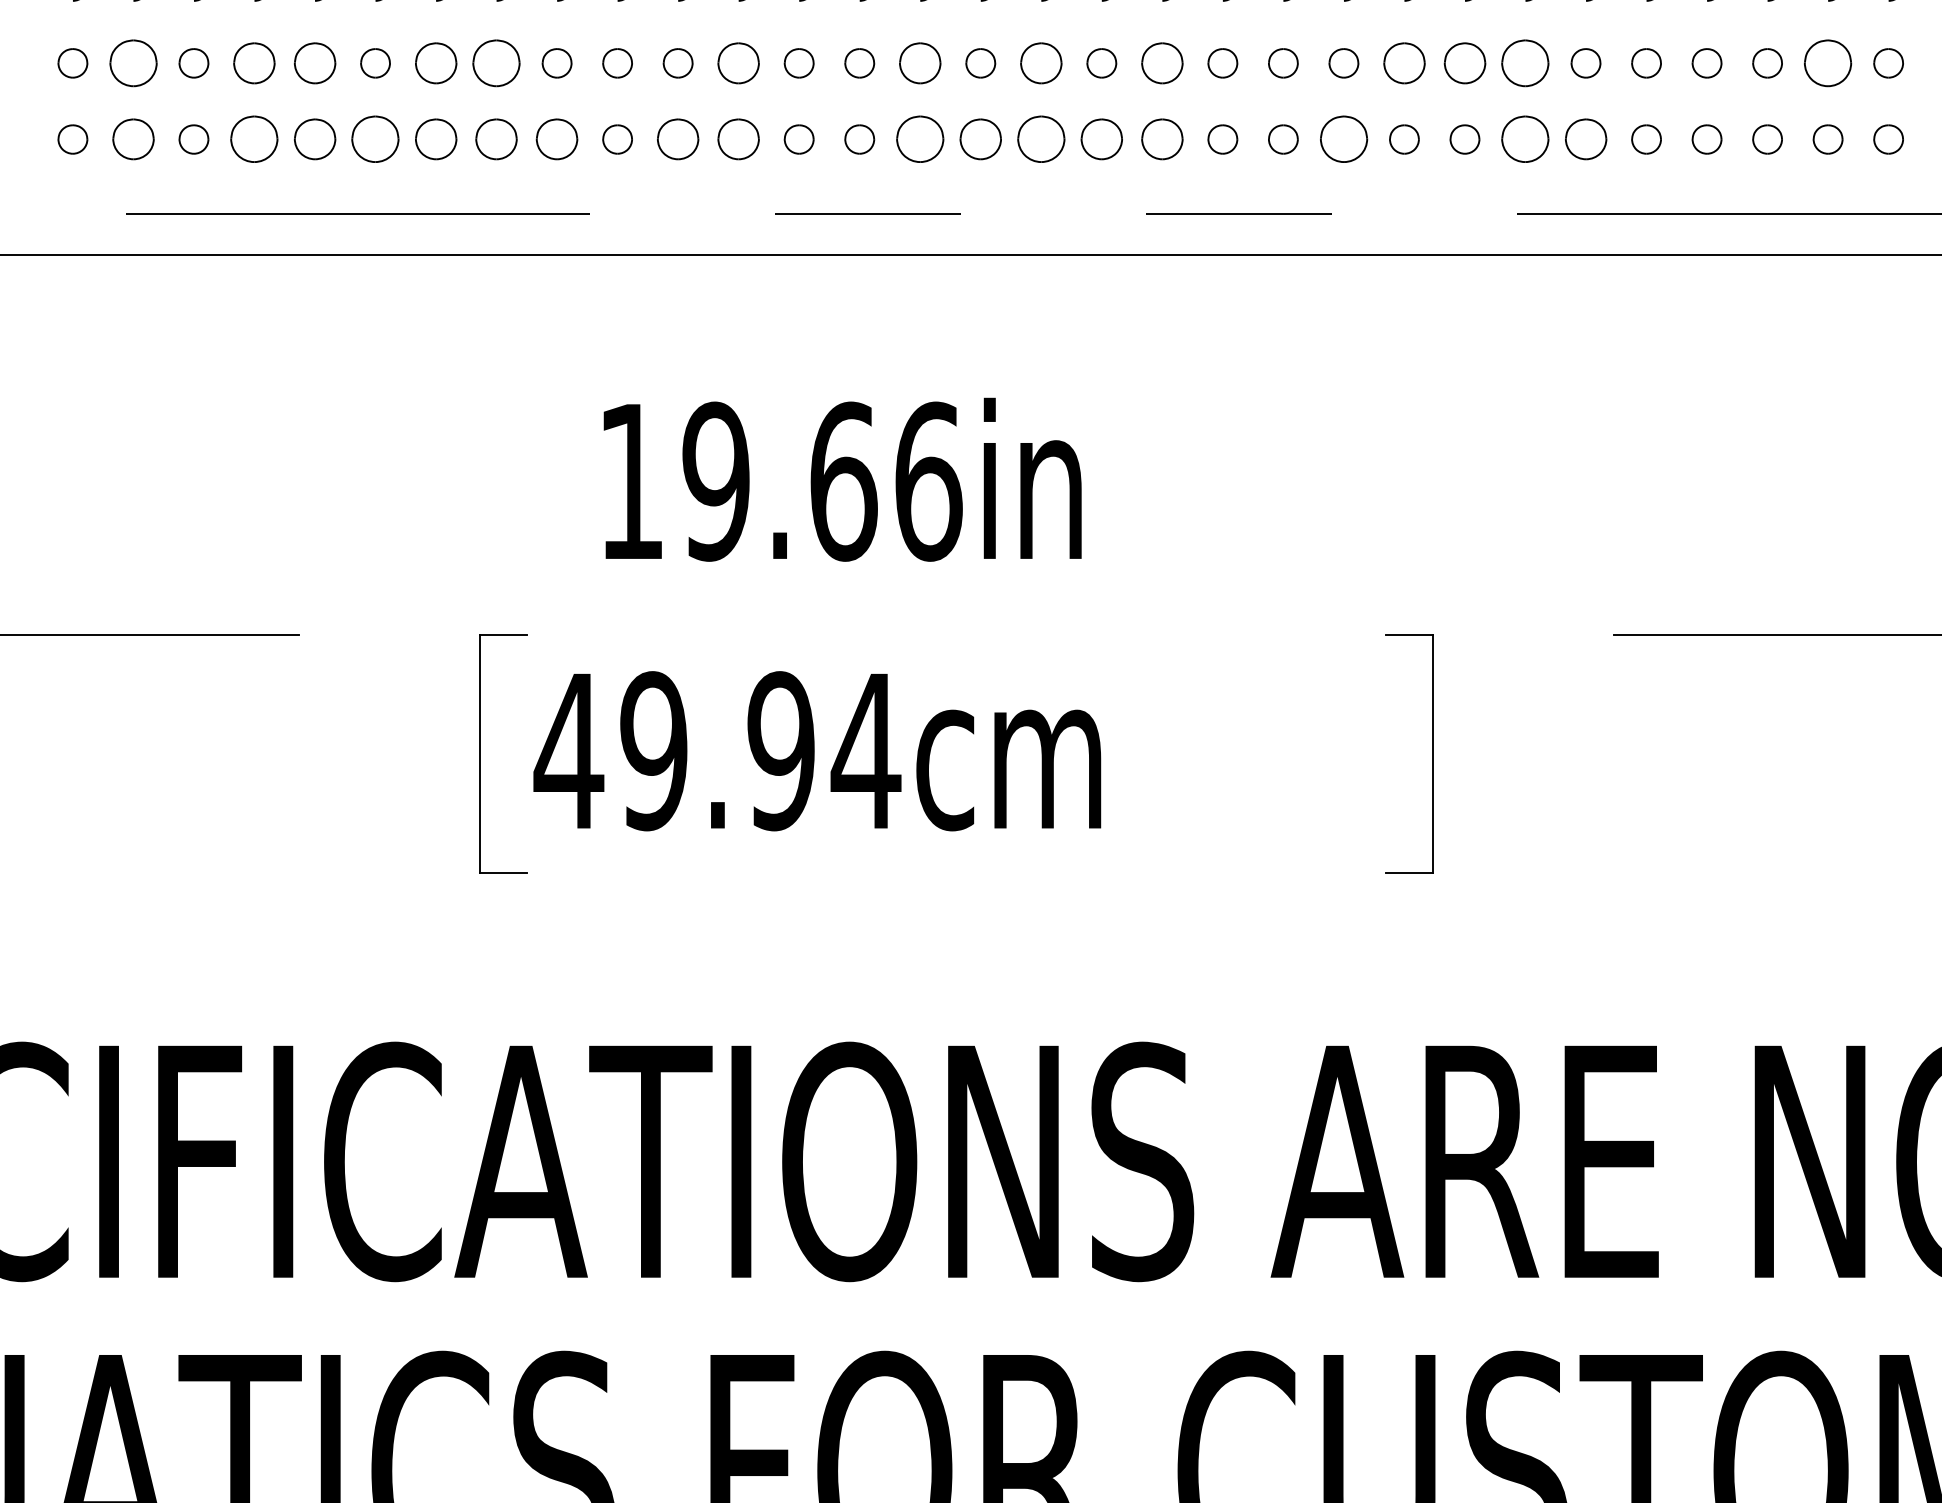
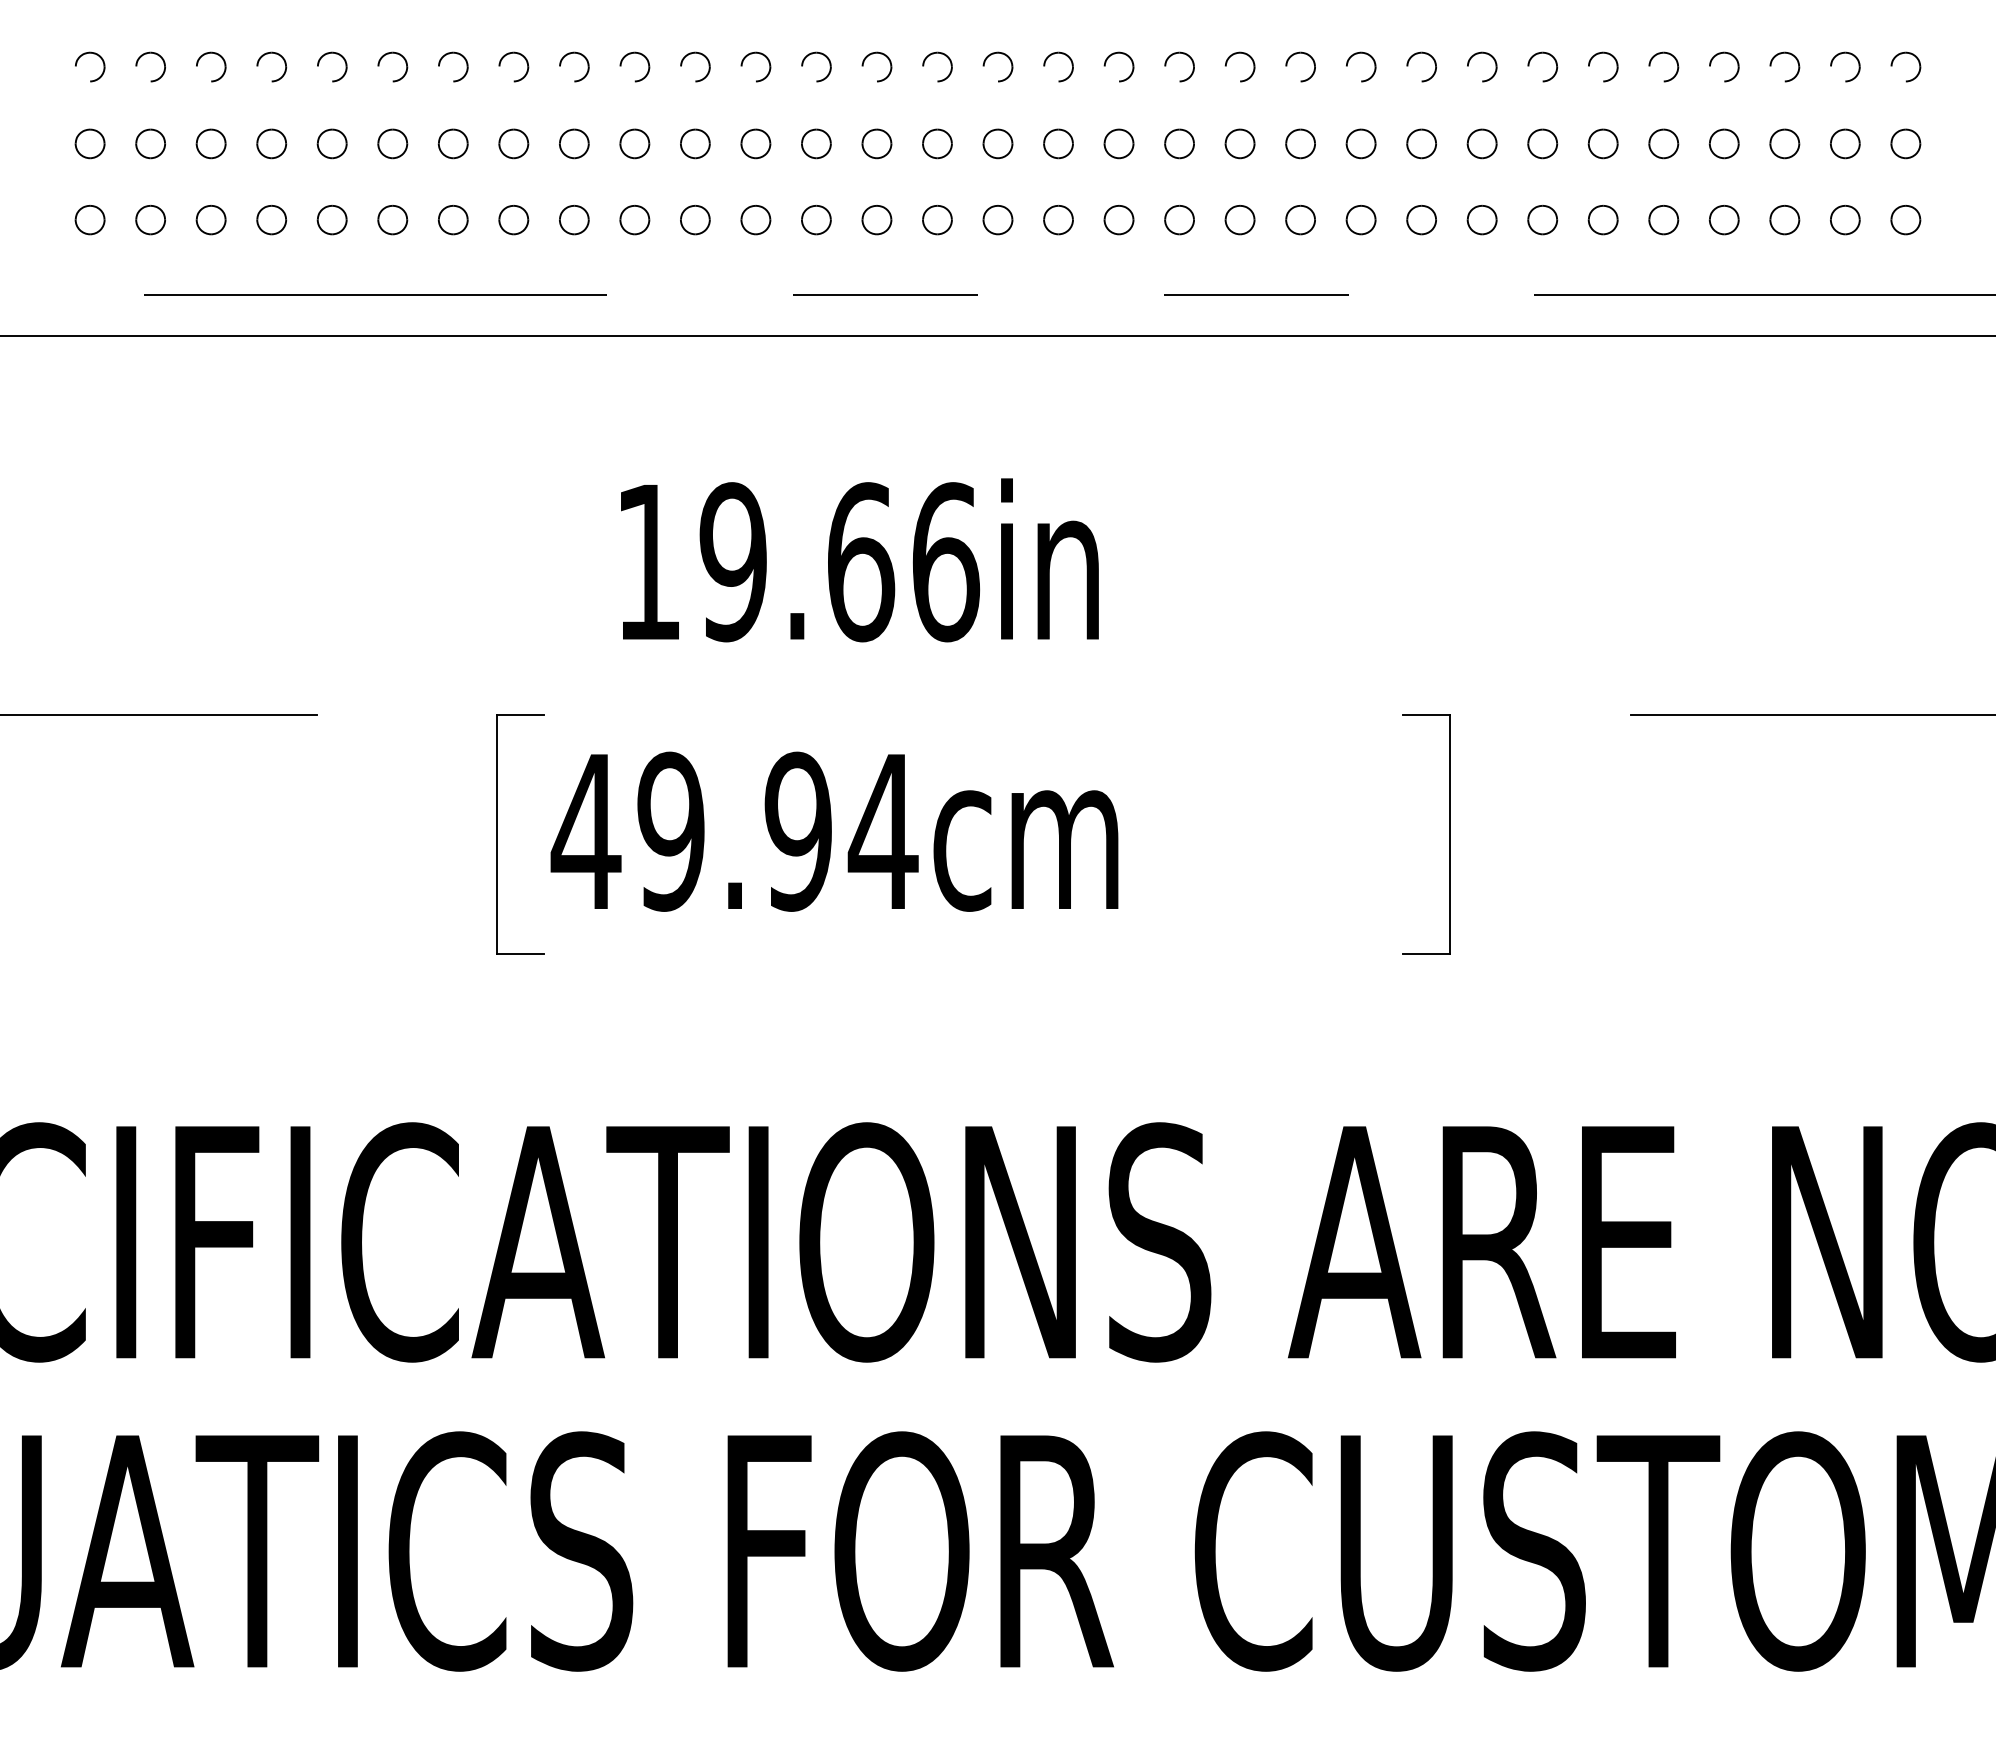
part: (133, 62) -> (150, 143), size x0.62
part: (254, 62) -> (271, 143), size x0.71
part: (314, 62) -> (331, 143), size x0.71
part: (435, 62) -> (452, 143), size x0.71
part: (496, 62) -> (513, 143), size x0.62
part: (738, 62) -> (755, 143), size x0.71
part: (920, 62) -> (937, 143), size x0.71
part: (1041, 62) -> (1058, 143), size x0.71
part: (1162, 62) -> (1179, 143), size x0.71
part: (1404, 62) -> (1421, 143), size x0.71
part: (1464, 62) -> (1481, 143), size x0.71
part: (1525, 62) -> (1542, 143), size x0.62
part: (1828, 62) -> (1845, 143), size x0.62
part: (133, 139) -> (150, 220), size x0.71
part: (254, 139) -> (271, 220), size x0.62
part: (314, 139) -> (331, 220), size x0.71
part: (375, 139) -> (392, 220), size x0.62
part: (435, 139) -> (452, 220), size x0.71
part: (496, 139) -> (513, 220), size x0.71
part: (557, 139) -> (574, 220), size x0.71
part: (678, 139) -> (695, 220), size x0.71
part: (738, 139) -> (755, 220), size x0.71
part: (920, 139) -> (937, 220), size x0.62
part: (980, 139) -> (997, 220), size x0.71
part: (1041, 139) -> (1058, 220), size x0.62
part: (1101, 139) -> (1118, 220), size x0.71
part: (1162, 139) -> (1179, 220), size x0.71
part: (1343, 139) -> (1360, 220), size x0.62
part: (1525, 139) -> (1542, 220), size x0.62
part: (1585, 139) -> (1602, 220), size x0.71

